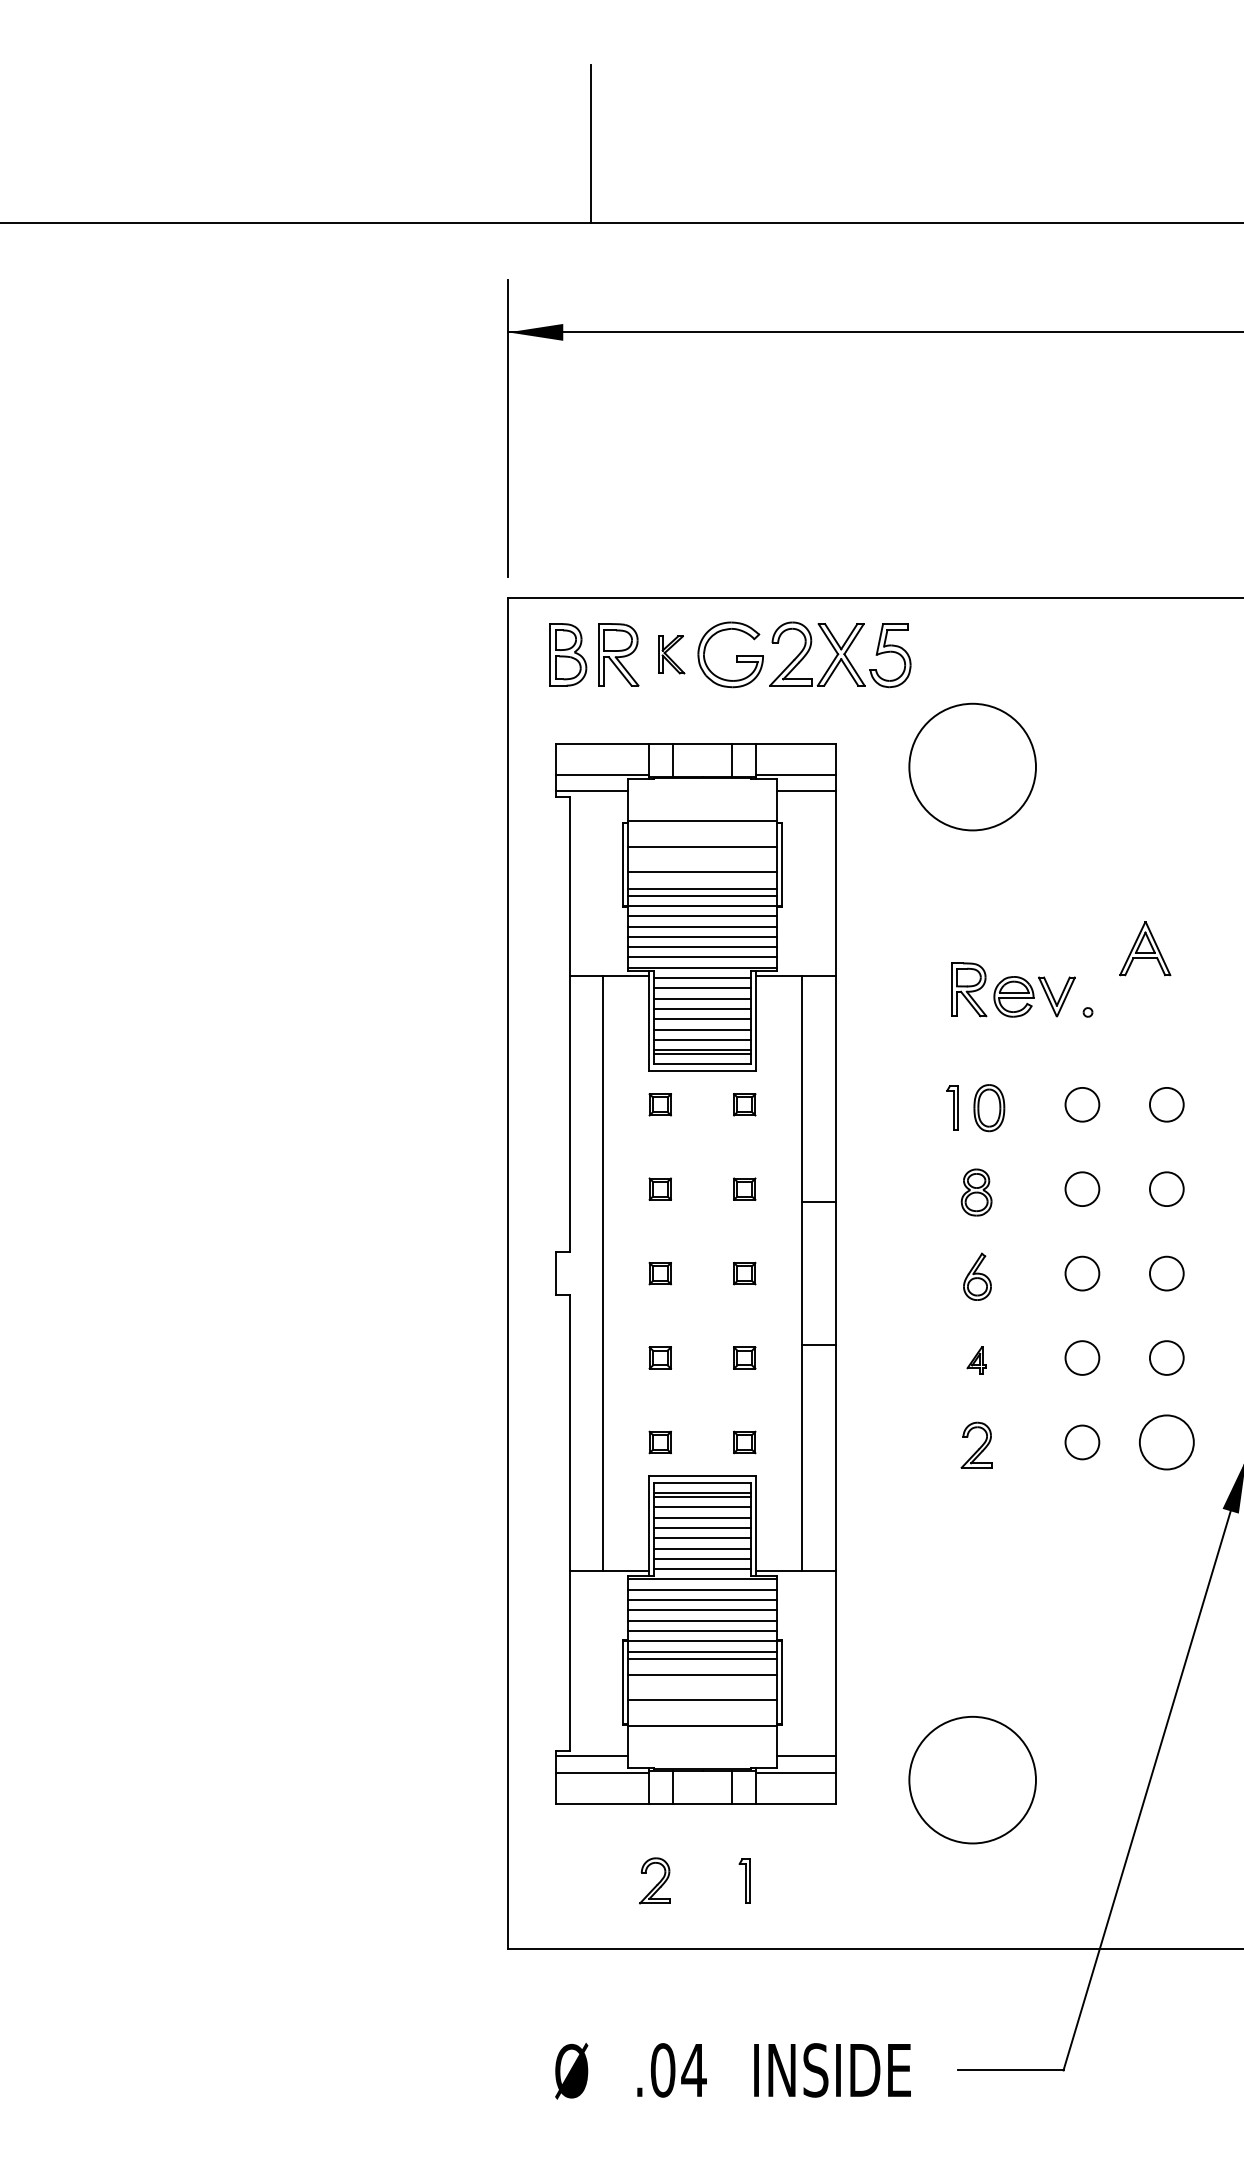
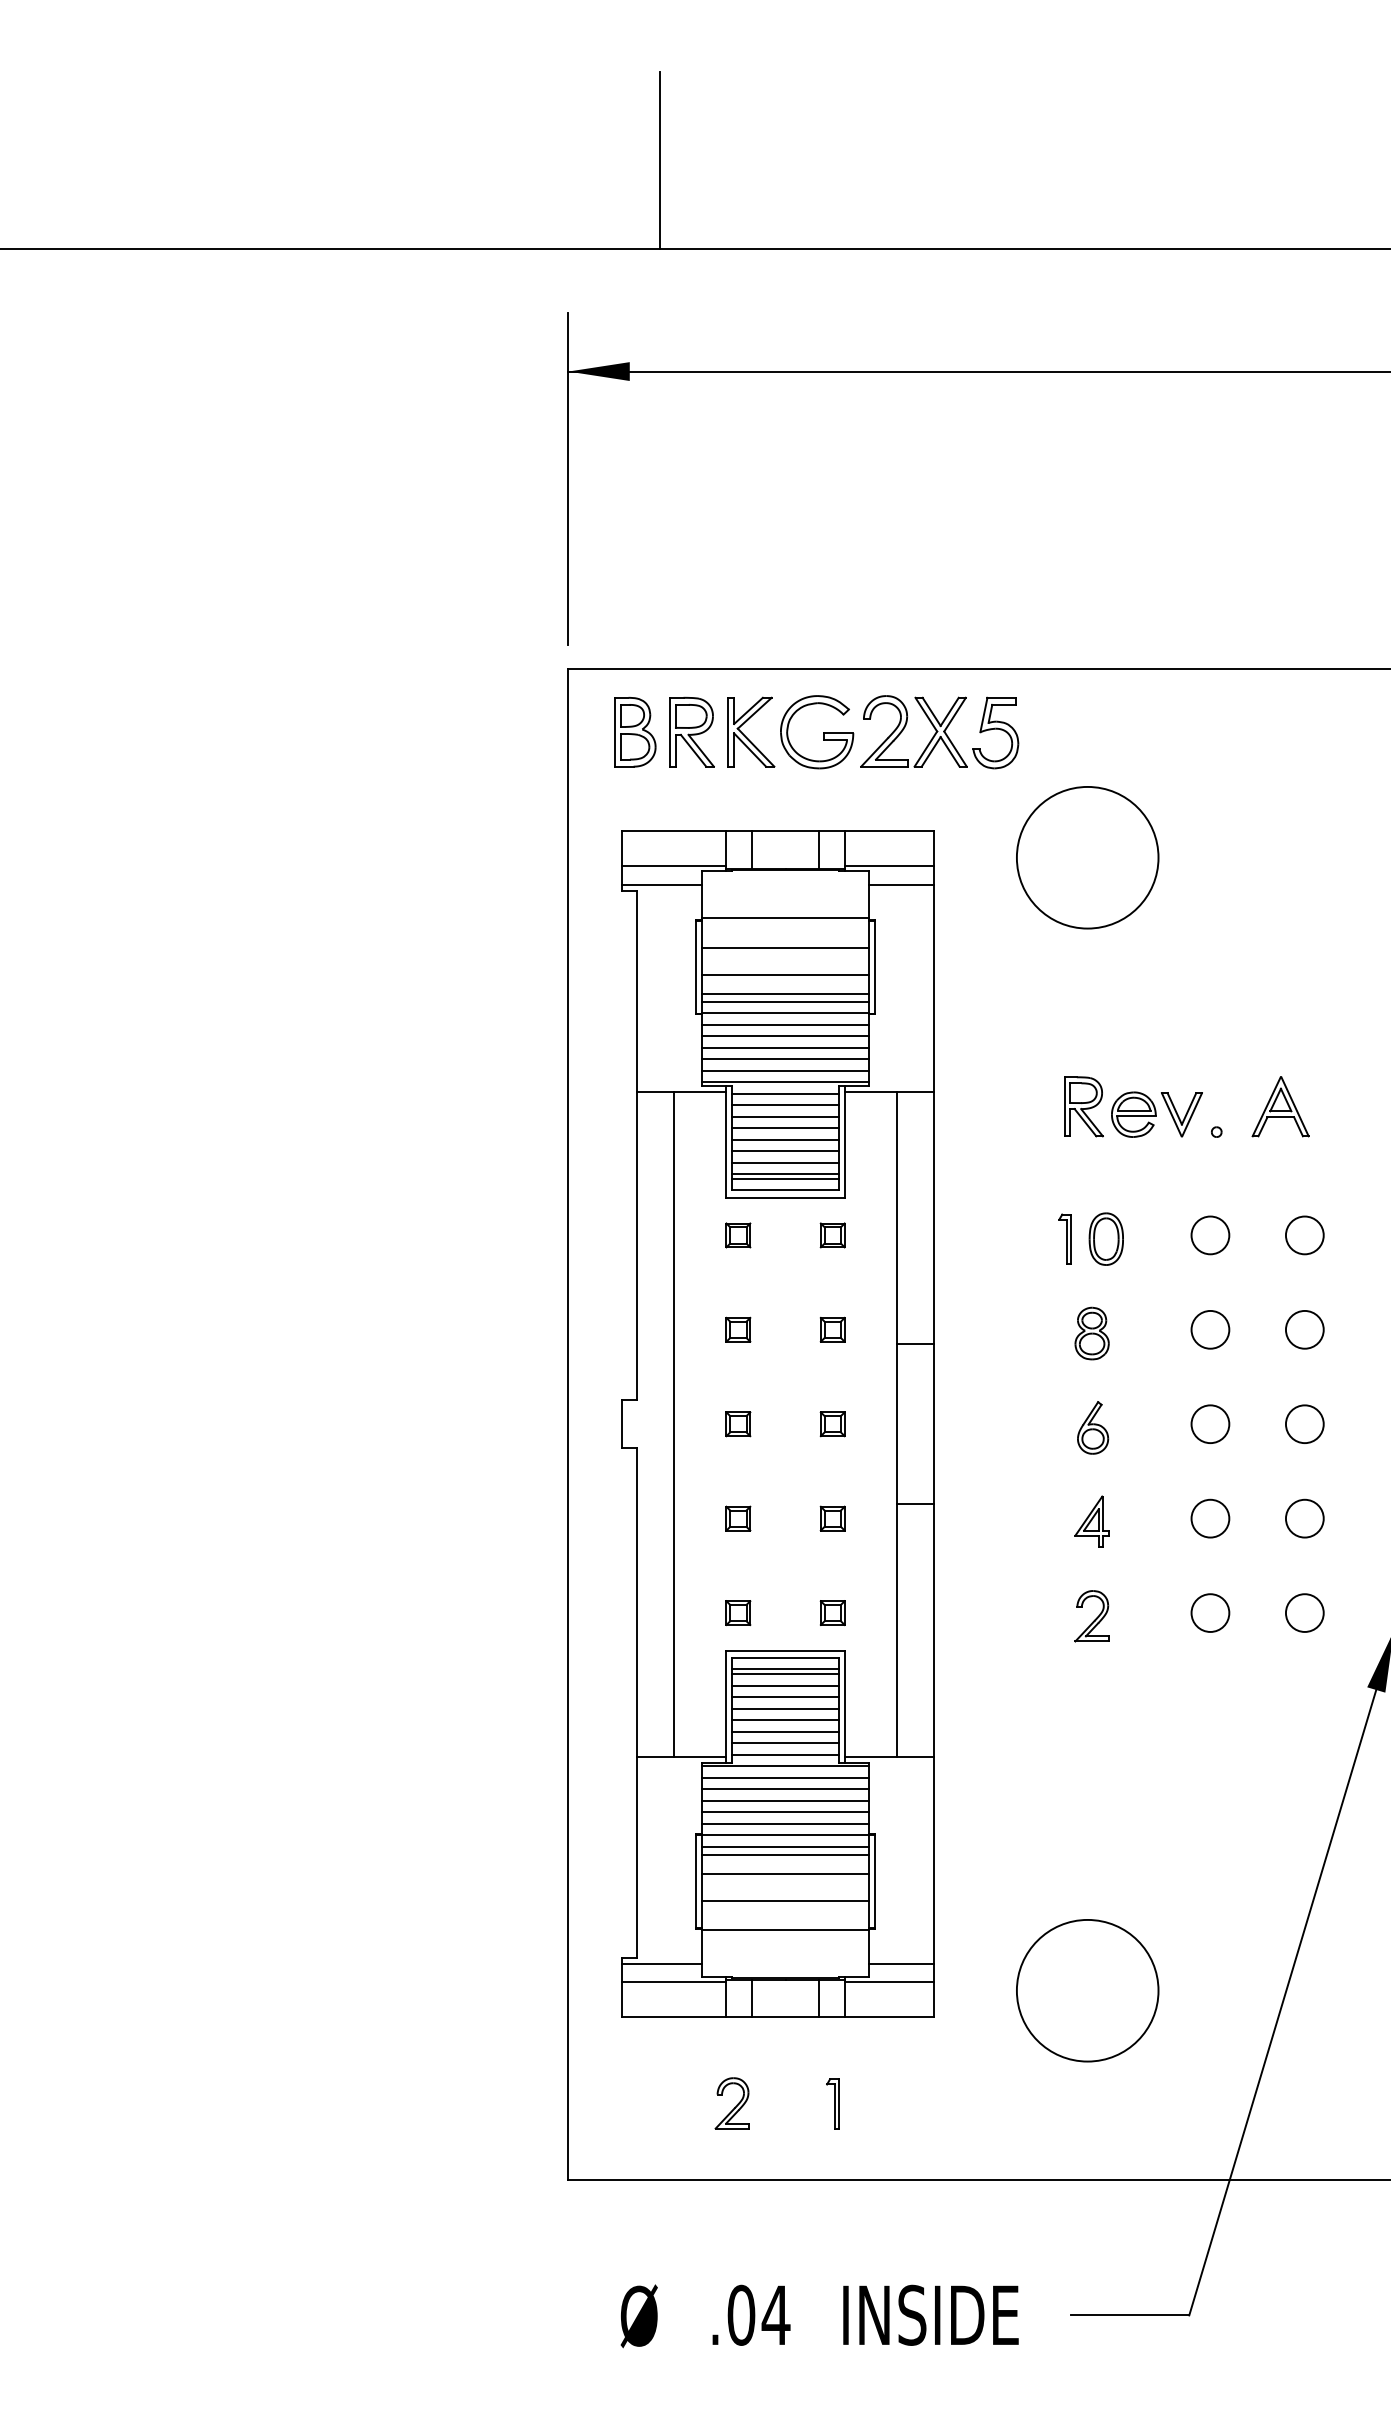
part: (671, 654) -> (750, 731), size x1.67
part: (1145, 948) -> (1280, 1106), moved
part: (976, 1360) -> (1091, 1521), size x1.67
circle: (1166, 1442) -> (1304, 1613), size x0.62

